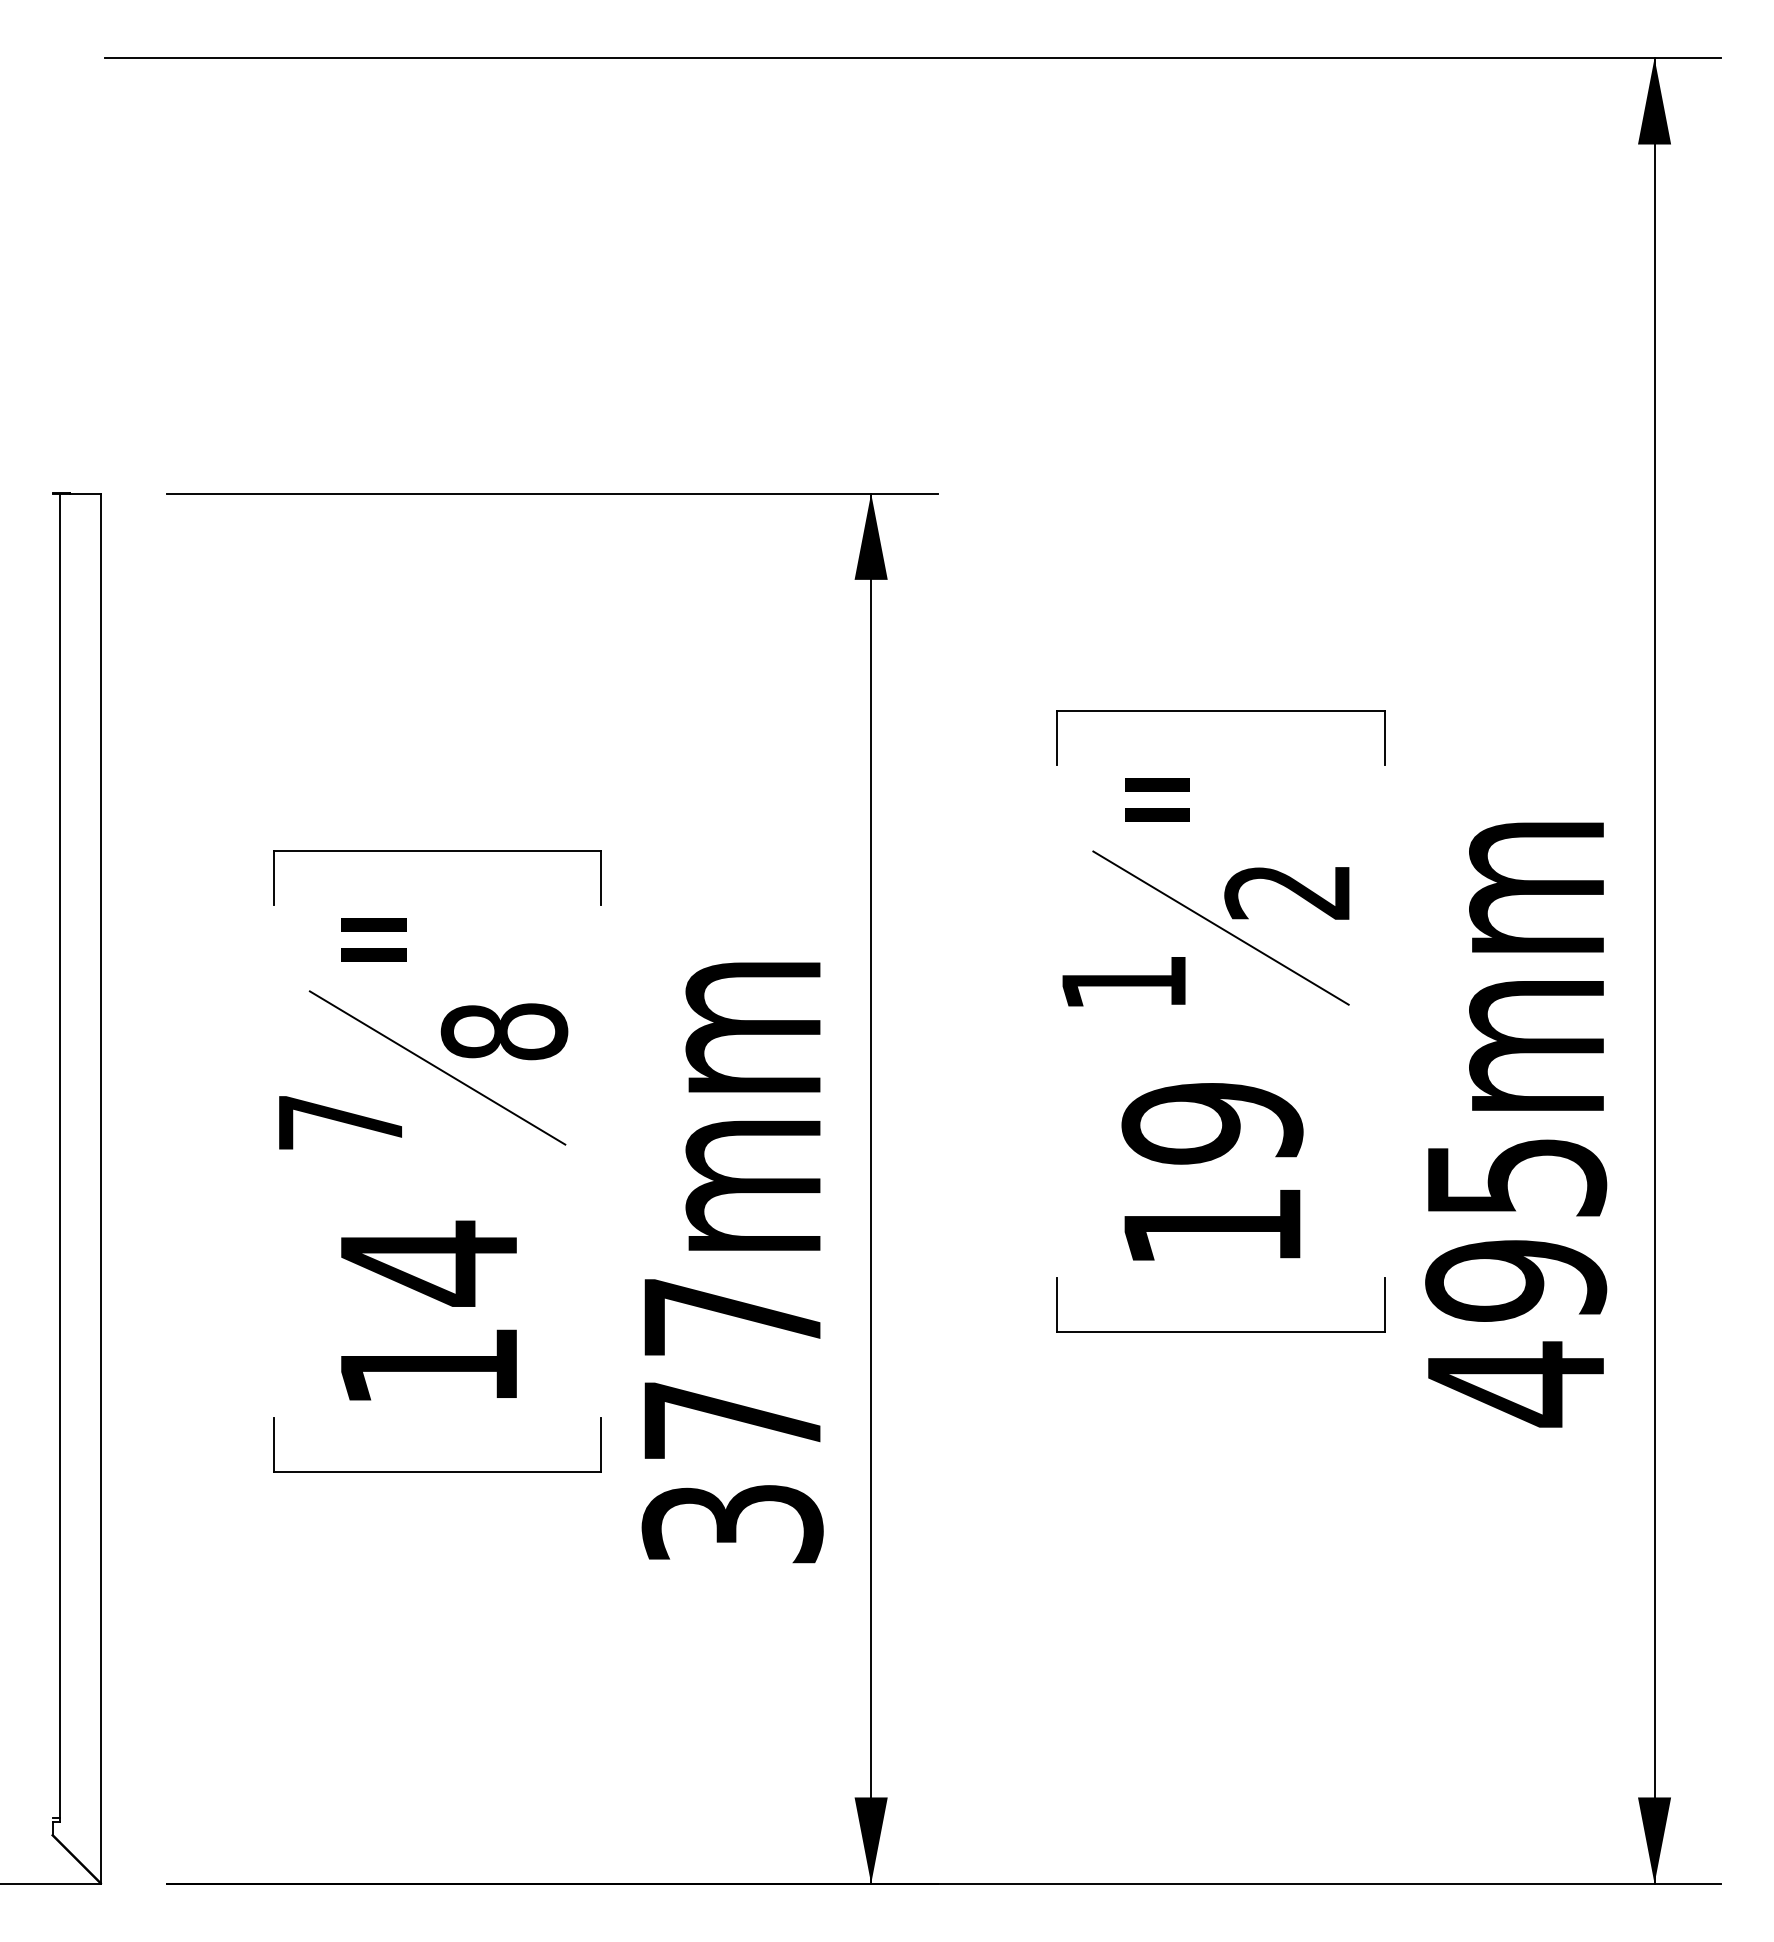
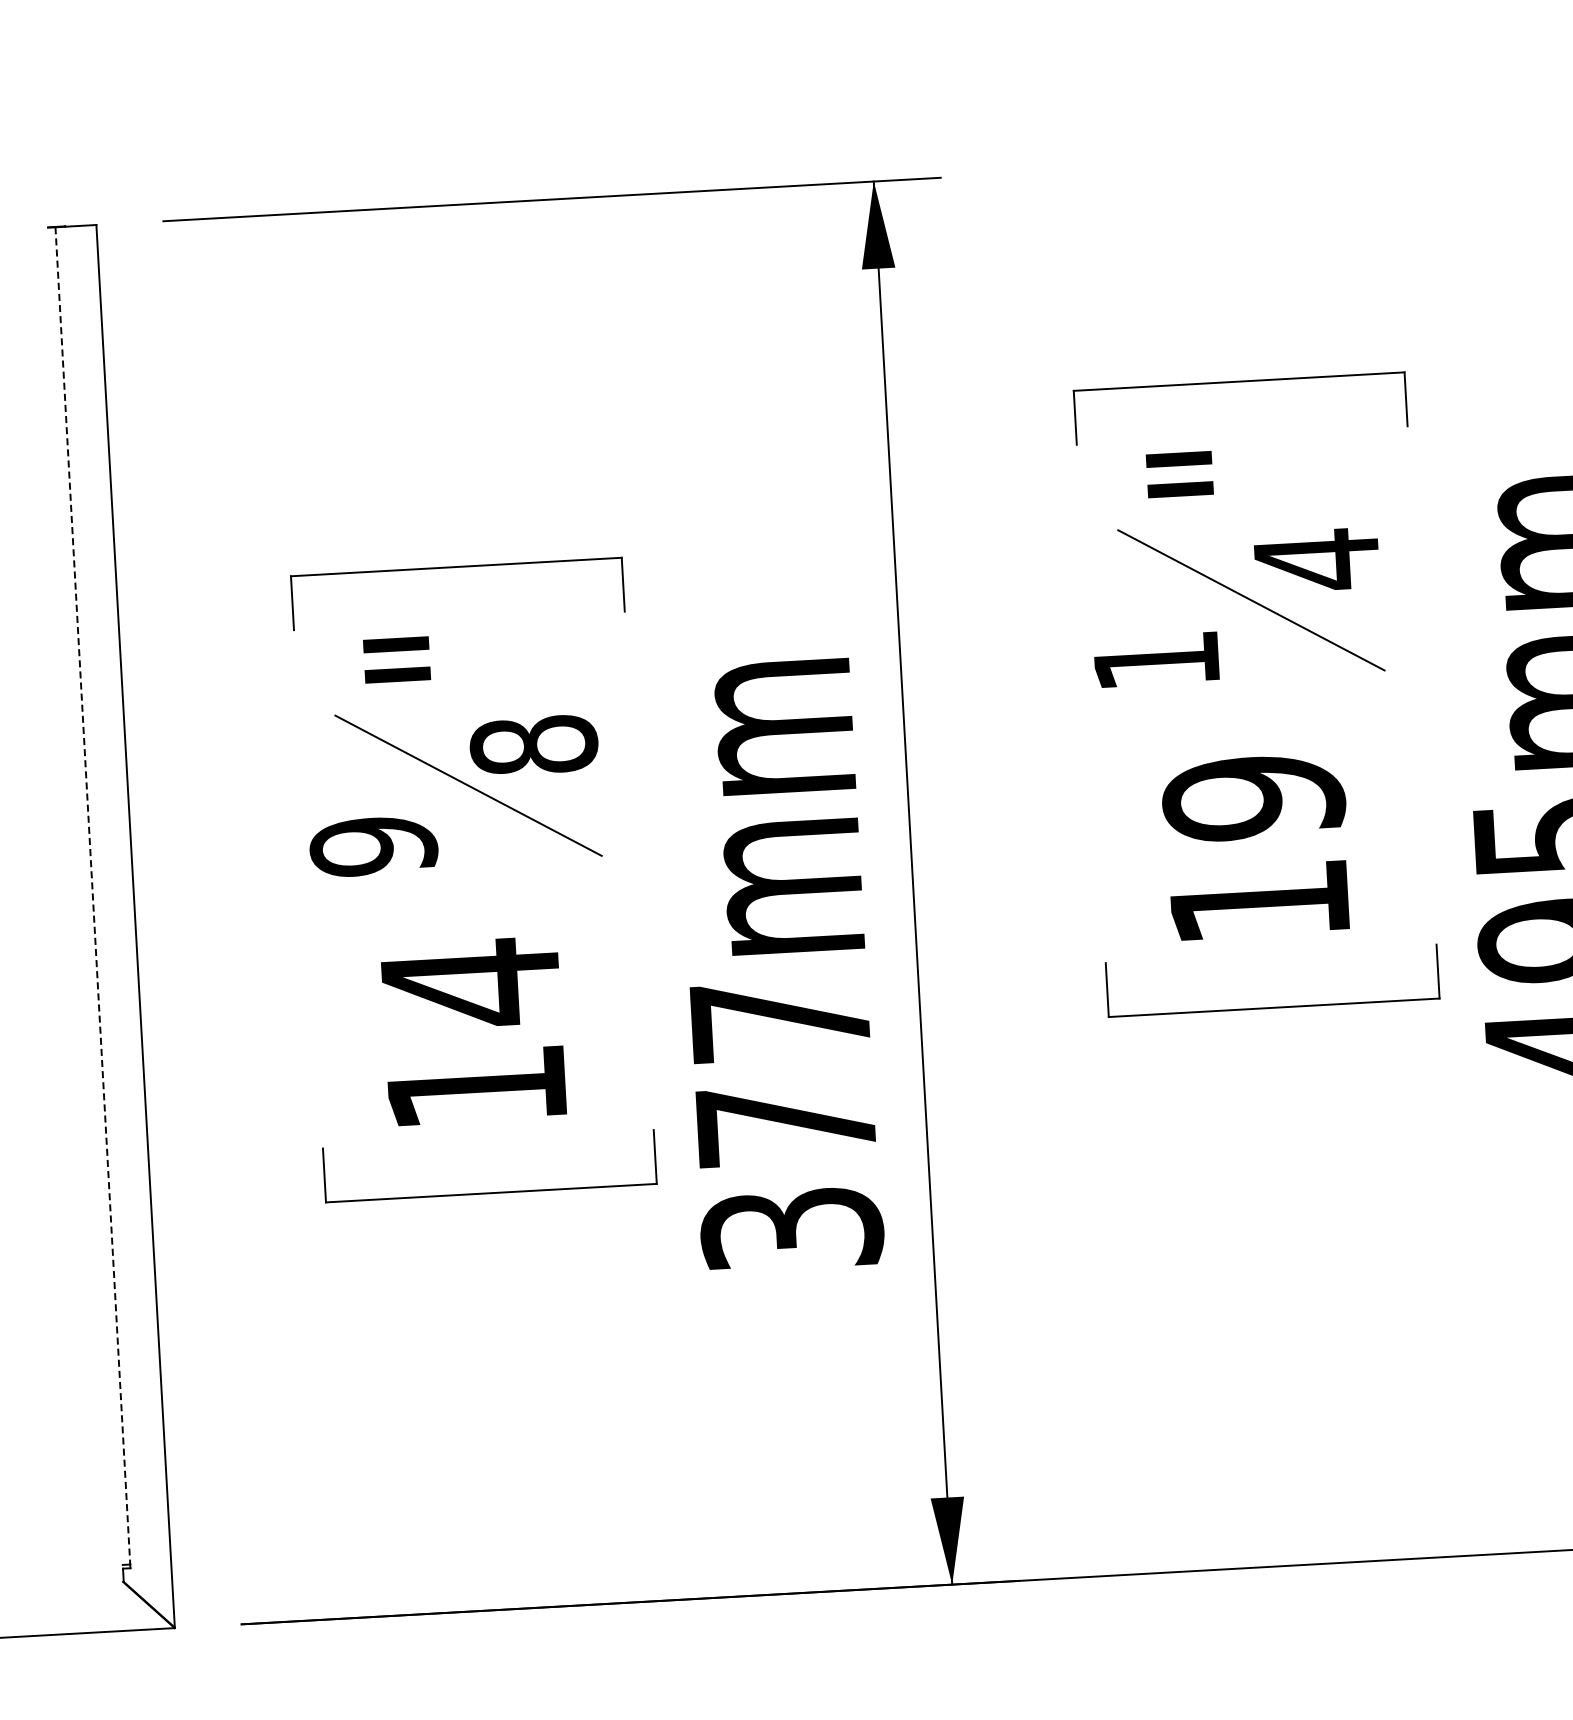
text: (1286, 892) -> (1315, 560), 2 -> 4
text: (340, 1122) -> (373, 846), 7 -> 9
line: (60, 1156) -> (92, 896), solid -> dashed

